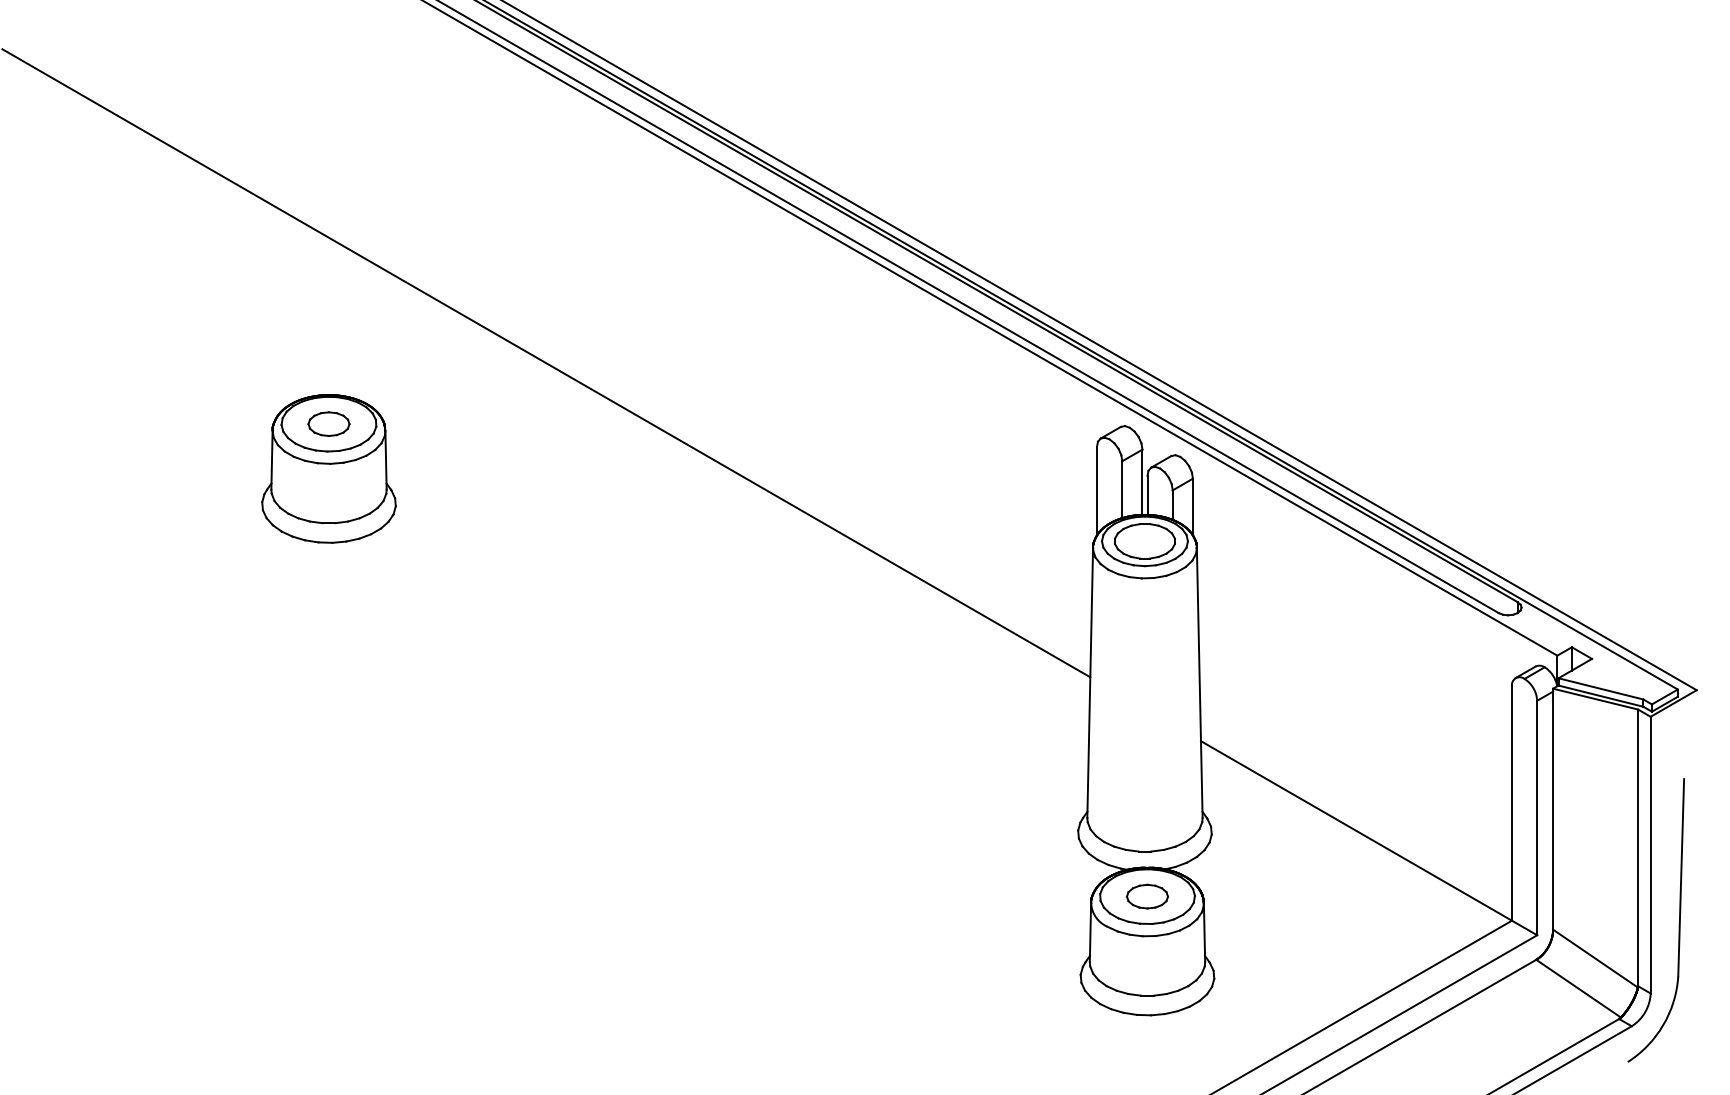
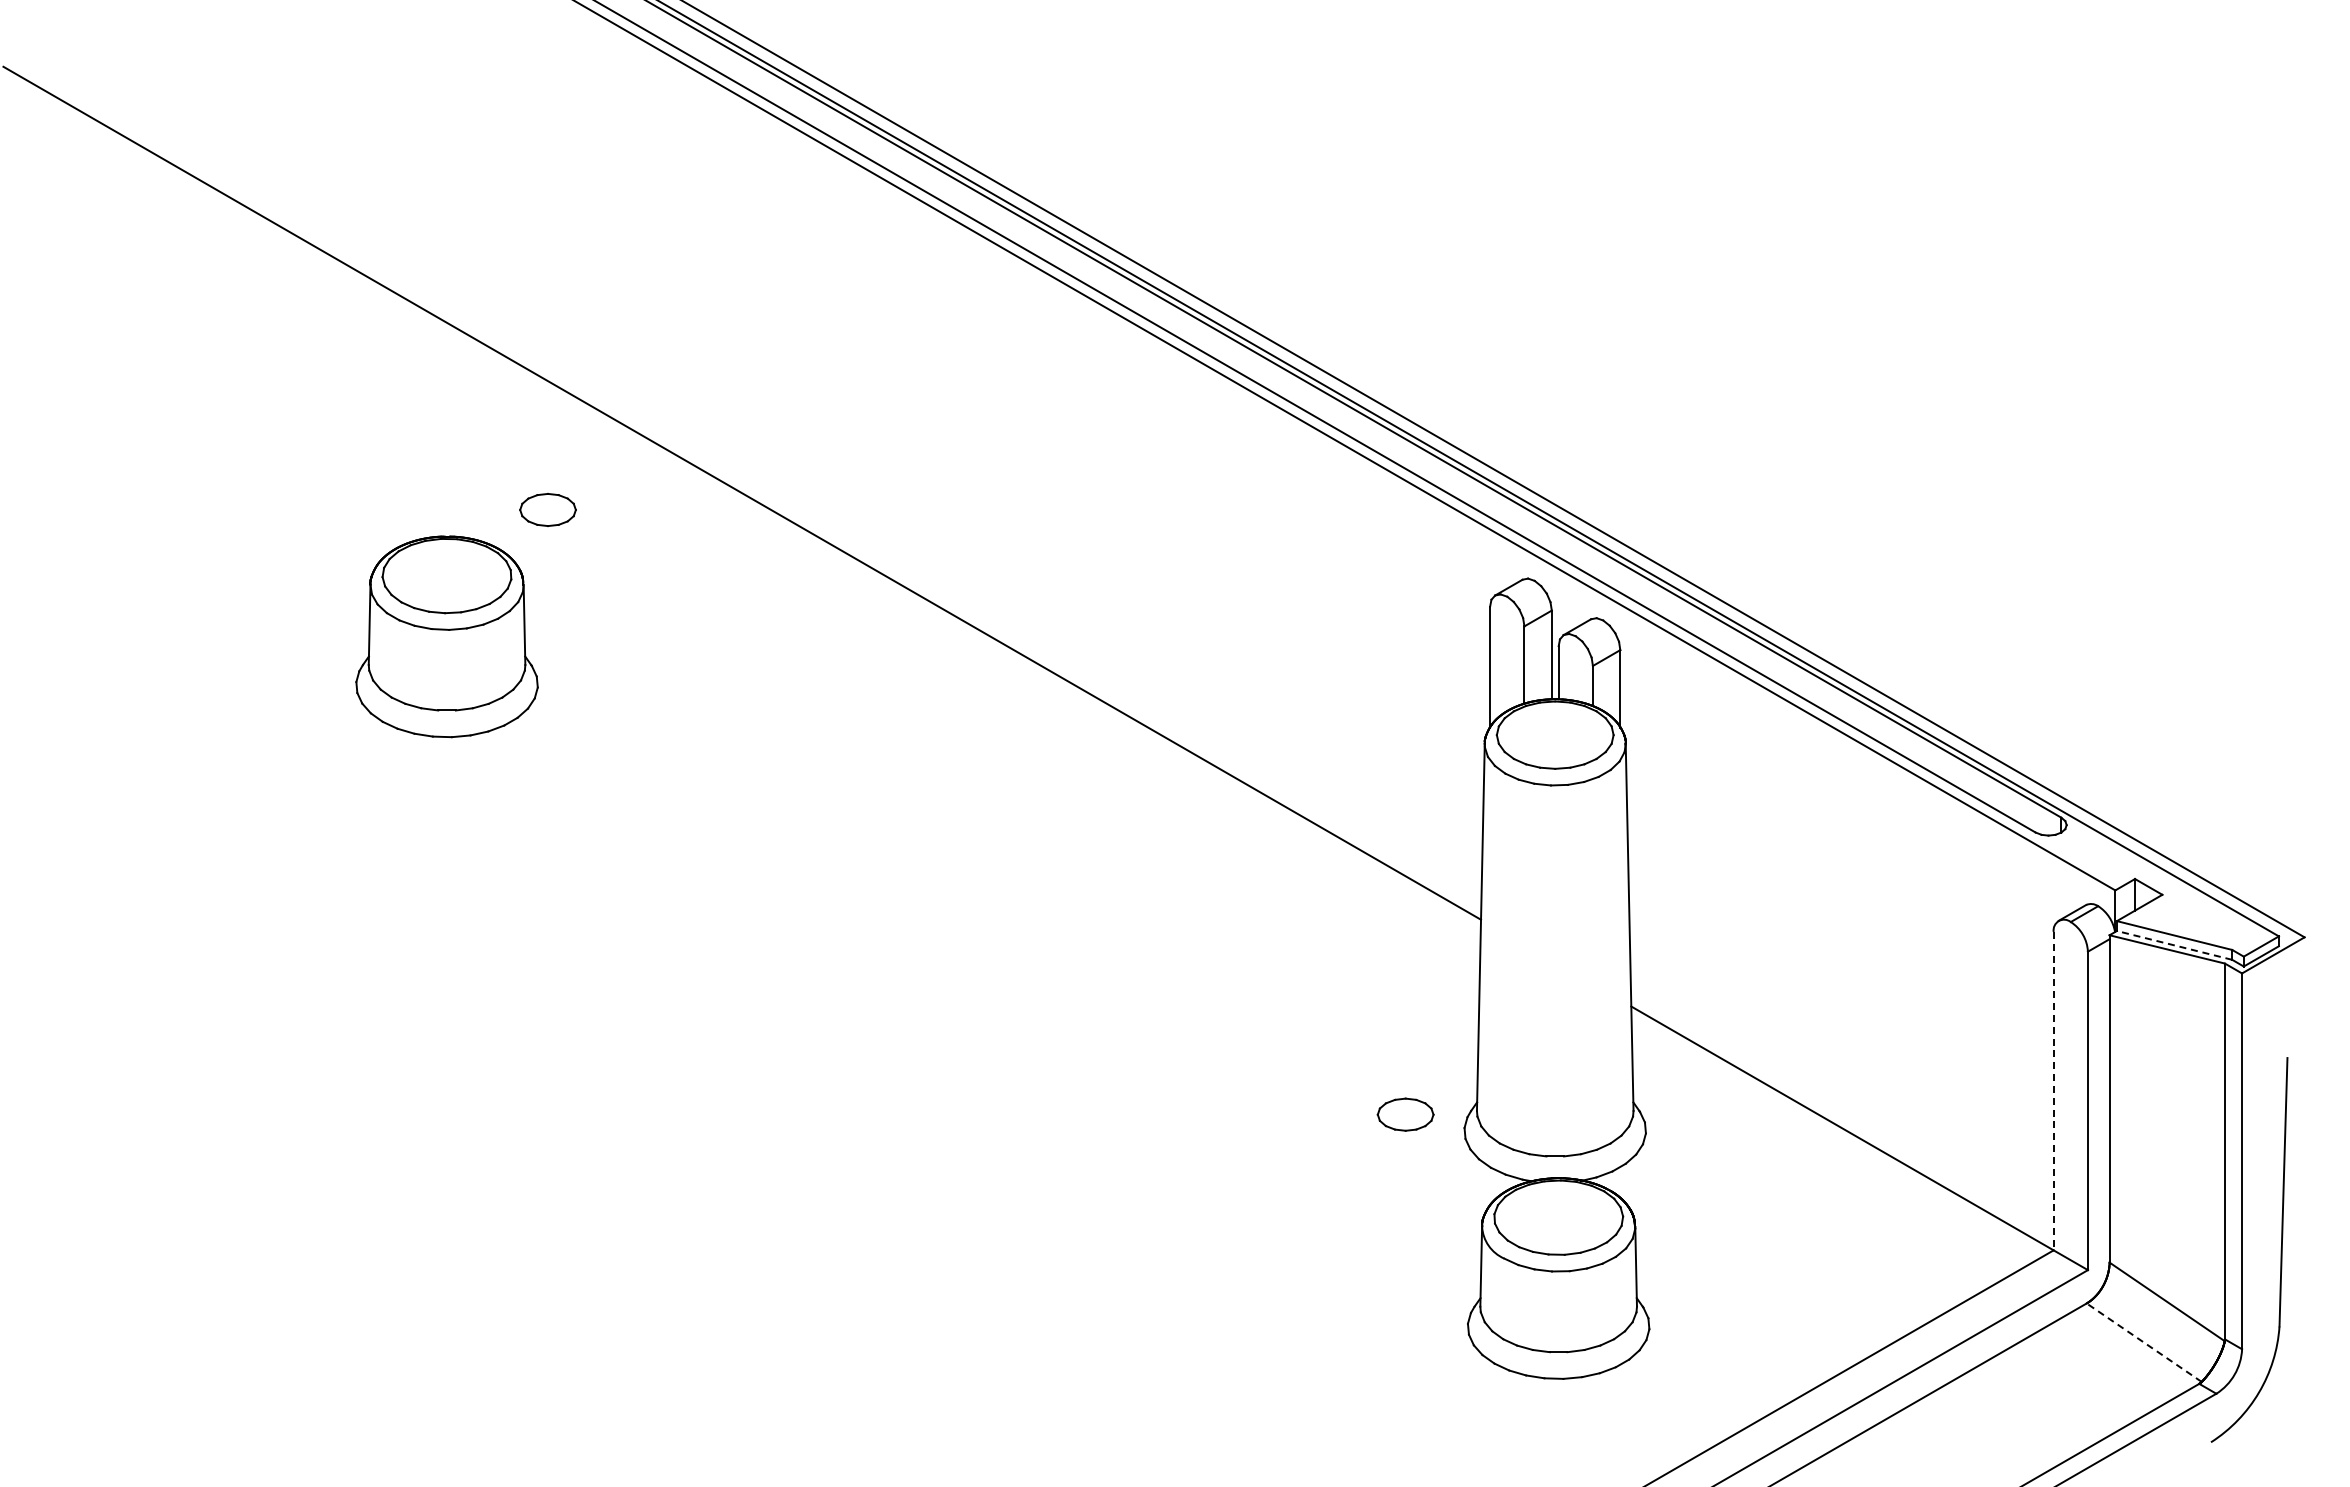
part: (328, 423) -> (547, 509), moved
part: (1144, 540) -> (1554, 734), removed
line: (1600, 696) -> (2174, 945), solid -> dashed
line: (1511, 803) -> (2053, 1091), solid -> dashed
part: (1147, 896) -> (1405, 1114), moved
line: (1578, 988) -> (2144, 1342), solid -> dashed

